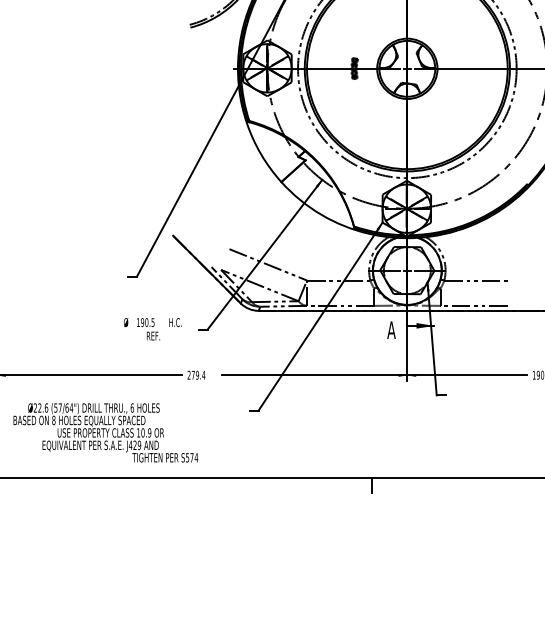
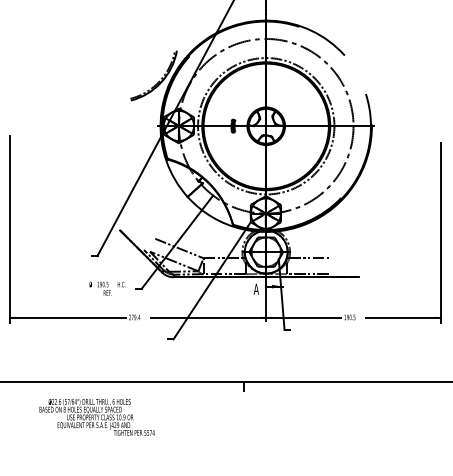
text: (104, 433) -> (96, 417), moved

